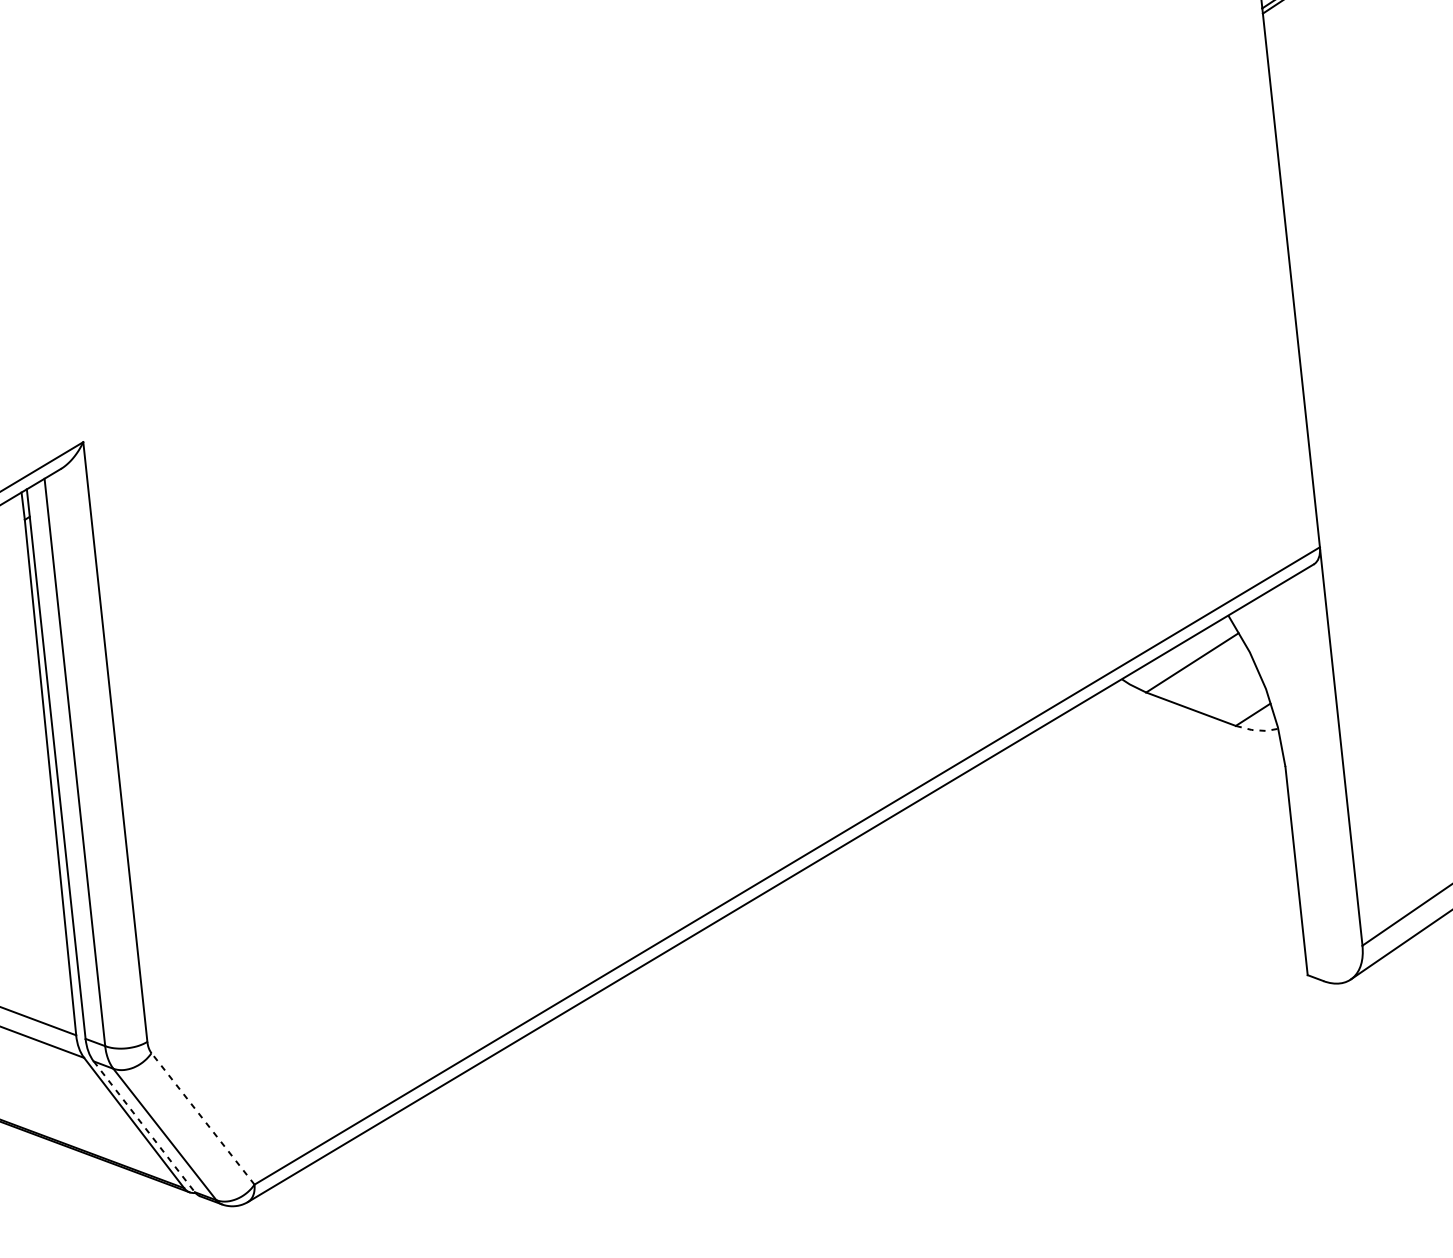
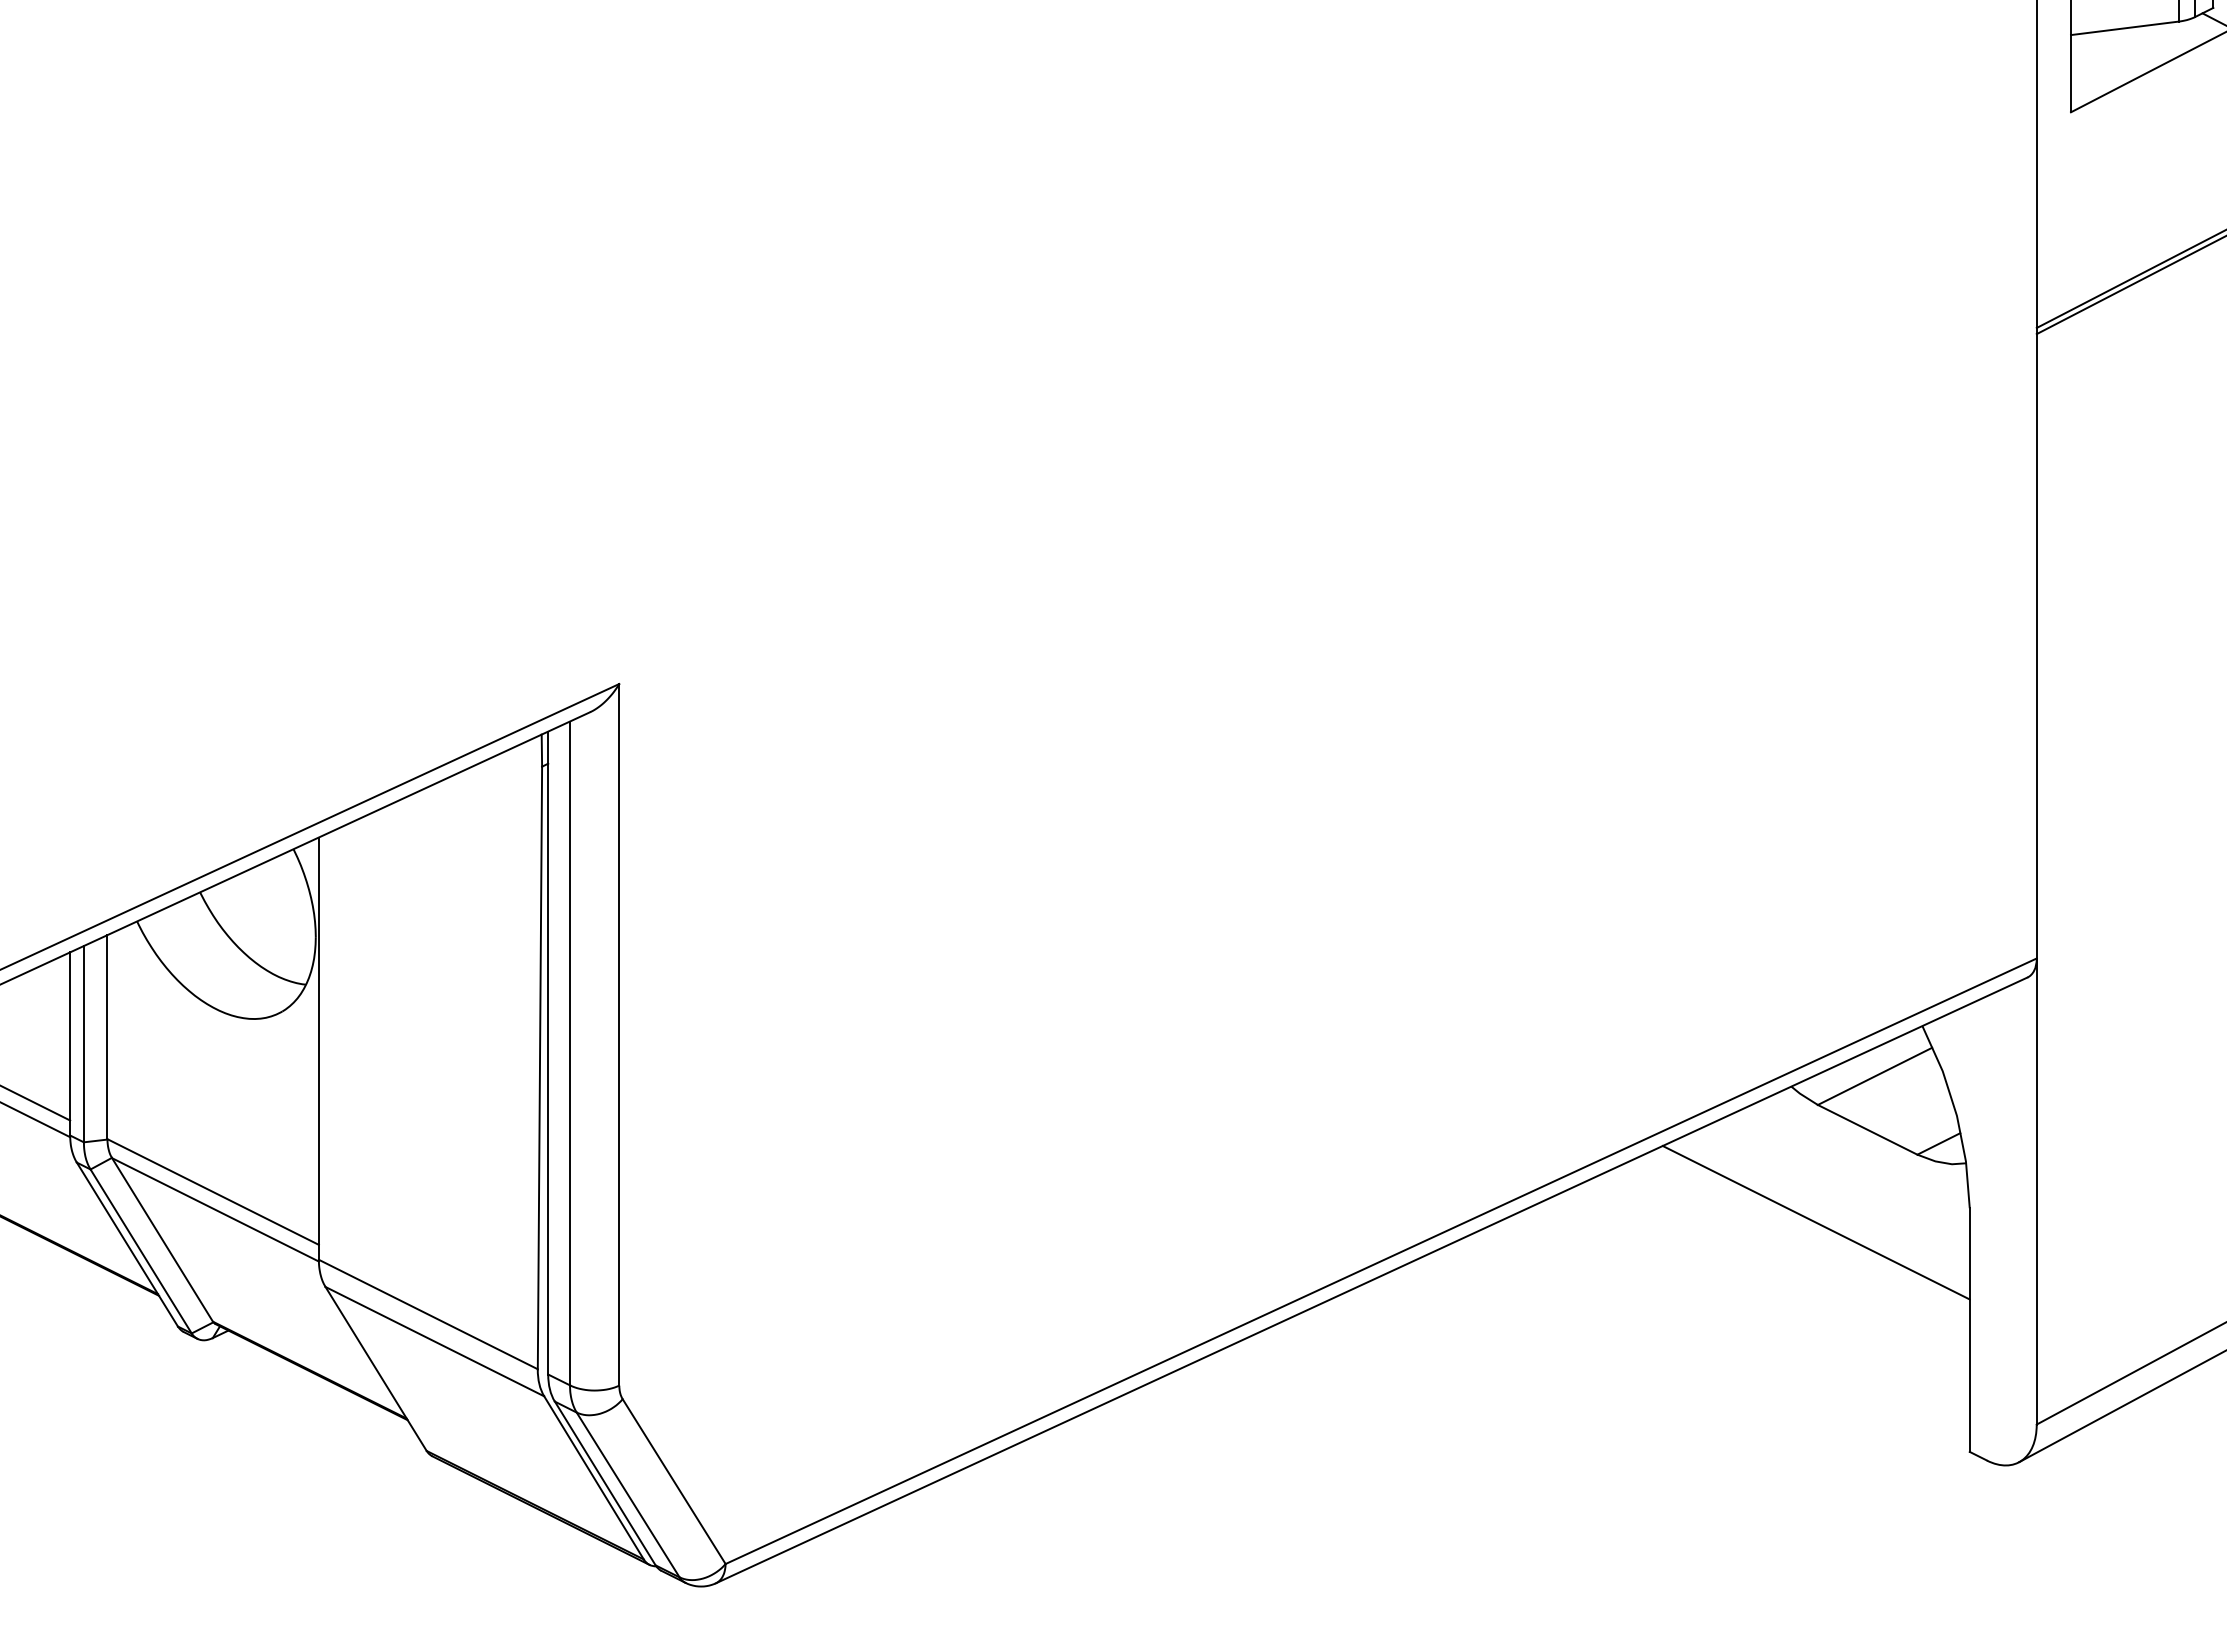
line: (1257, 730) -> (1941, 1162), dashed -> solid
line: (1154, 793) -> (1815, 1222), added
line: (202, 1118) -> (673, 1481), dashed -> solid
line: (144, 1126) -> (605, 1483), dashed -> solid

